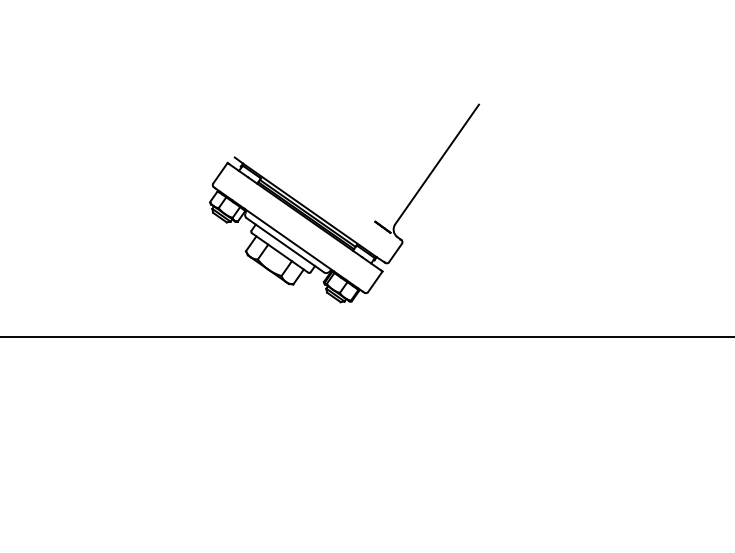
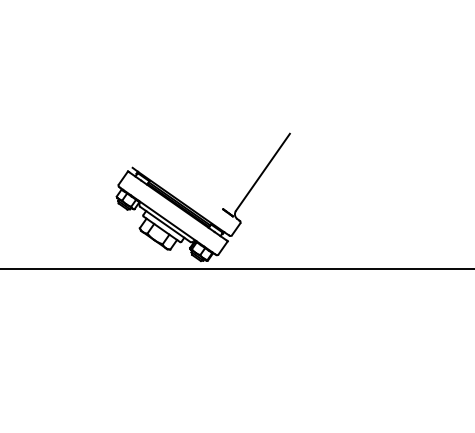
part: (327, 220) -> (192, 208), moved

